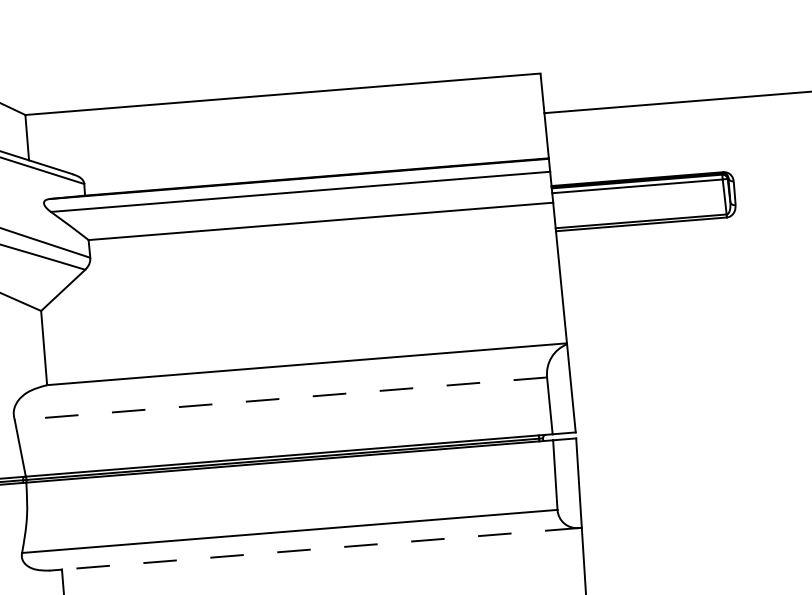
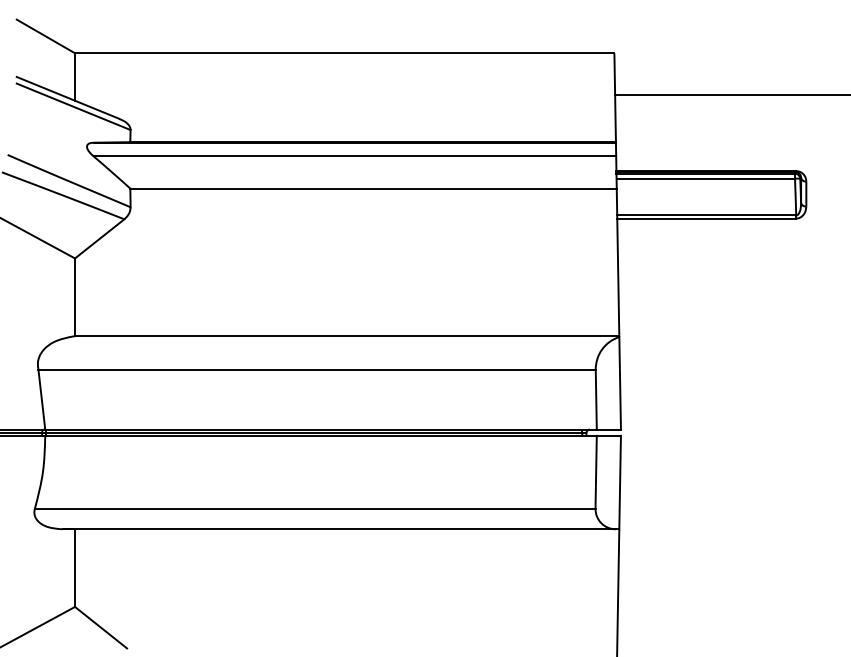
line: (281, 398) -> (317, 369), dashed -> solid
line: (314, 549) -> (339, 529), dashed -> solid

